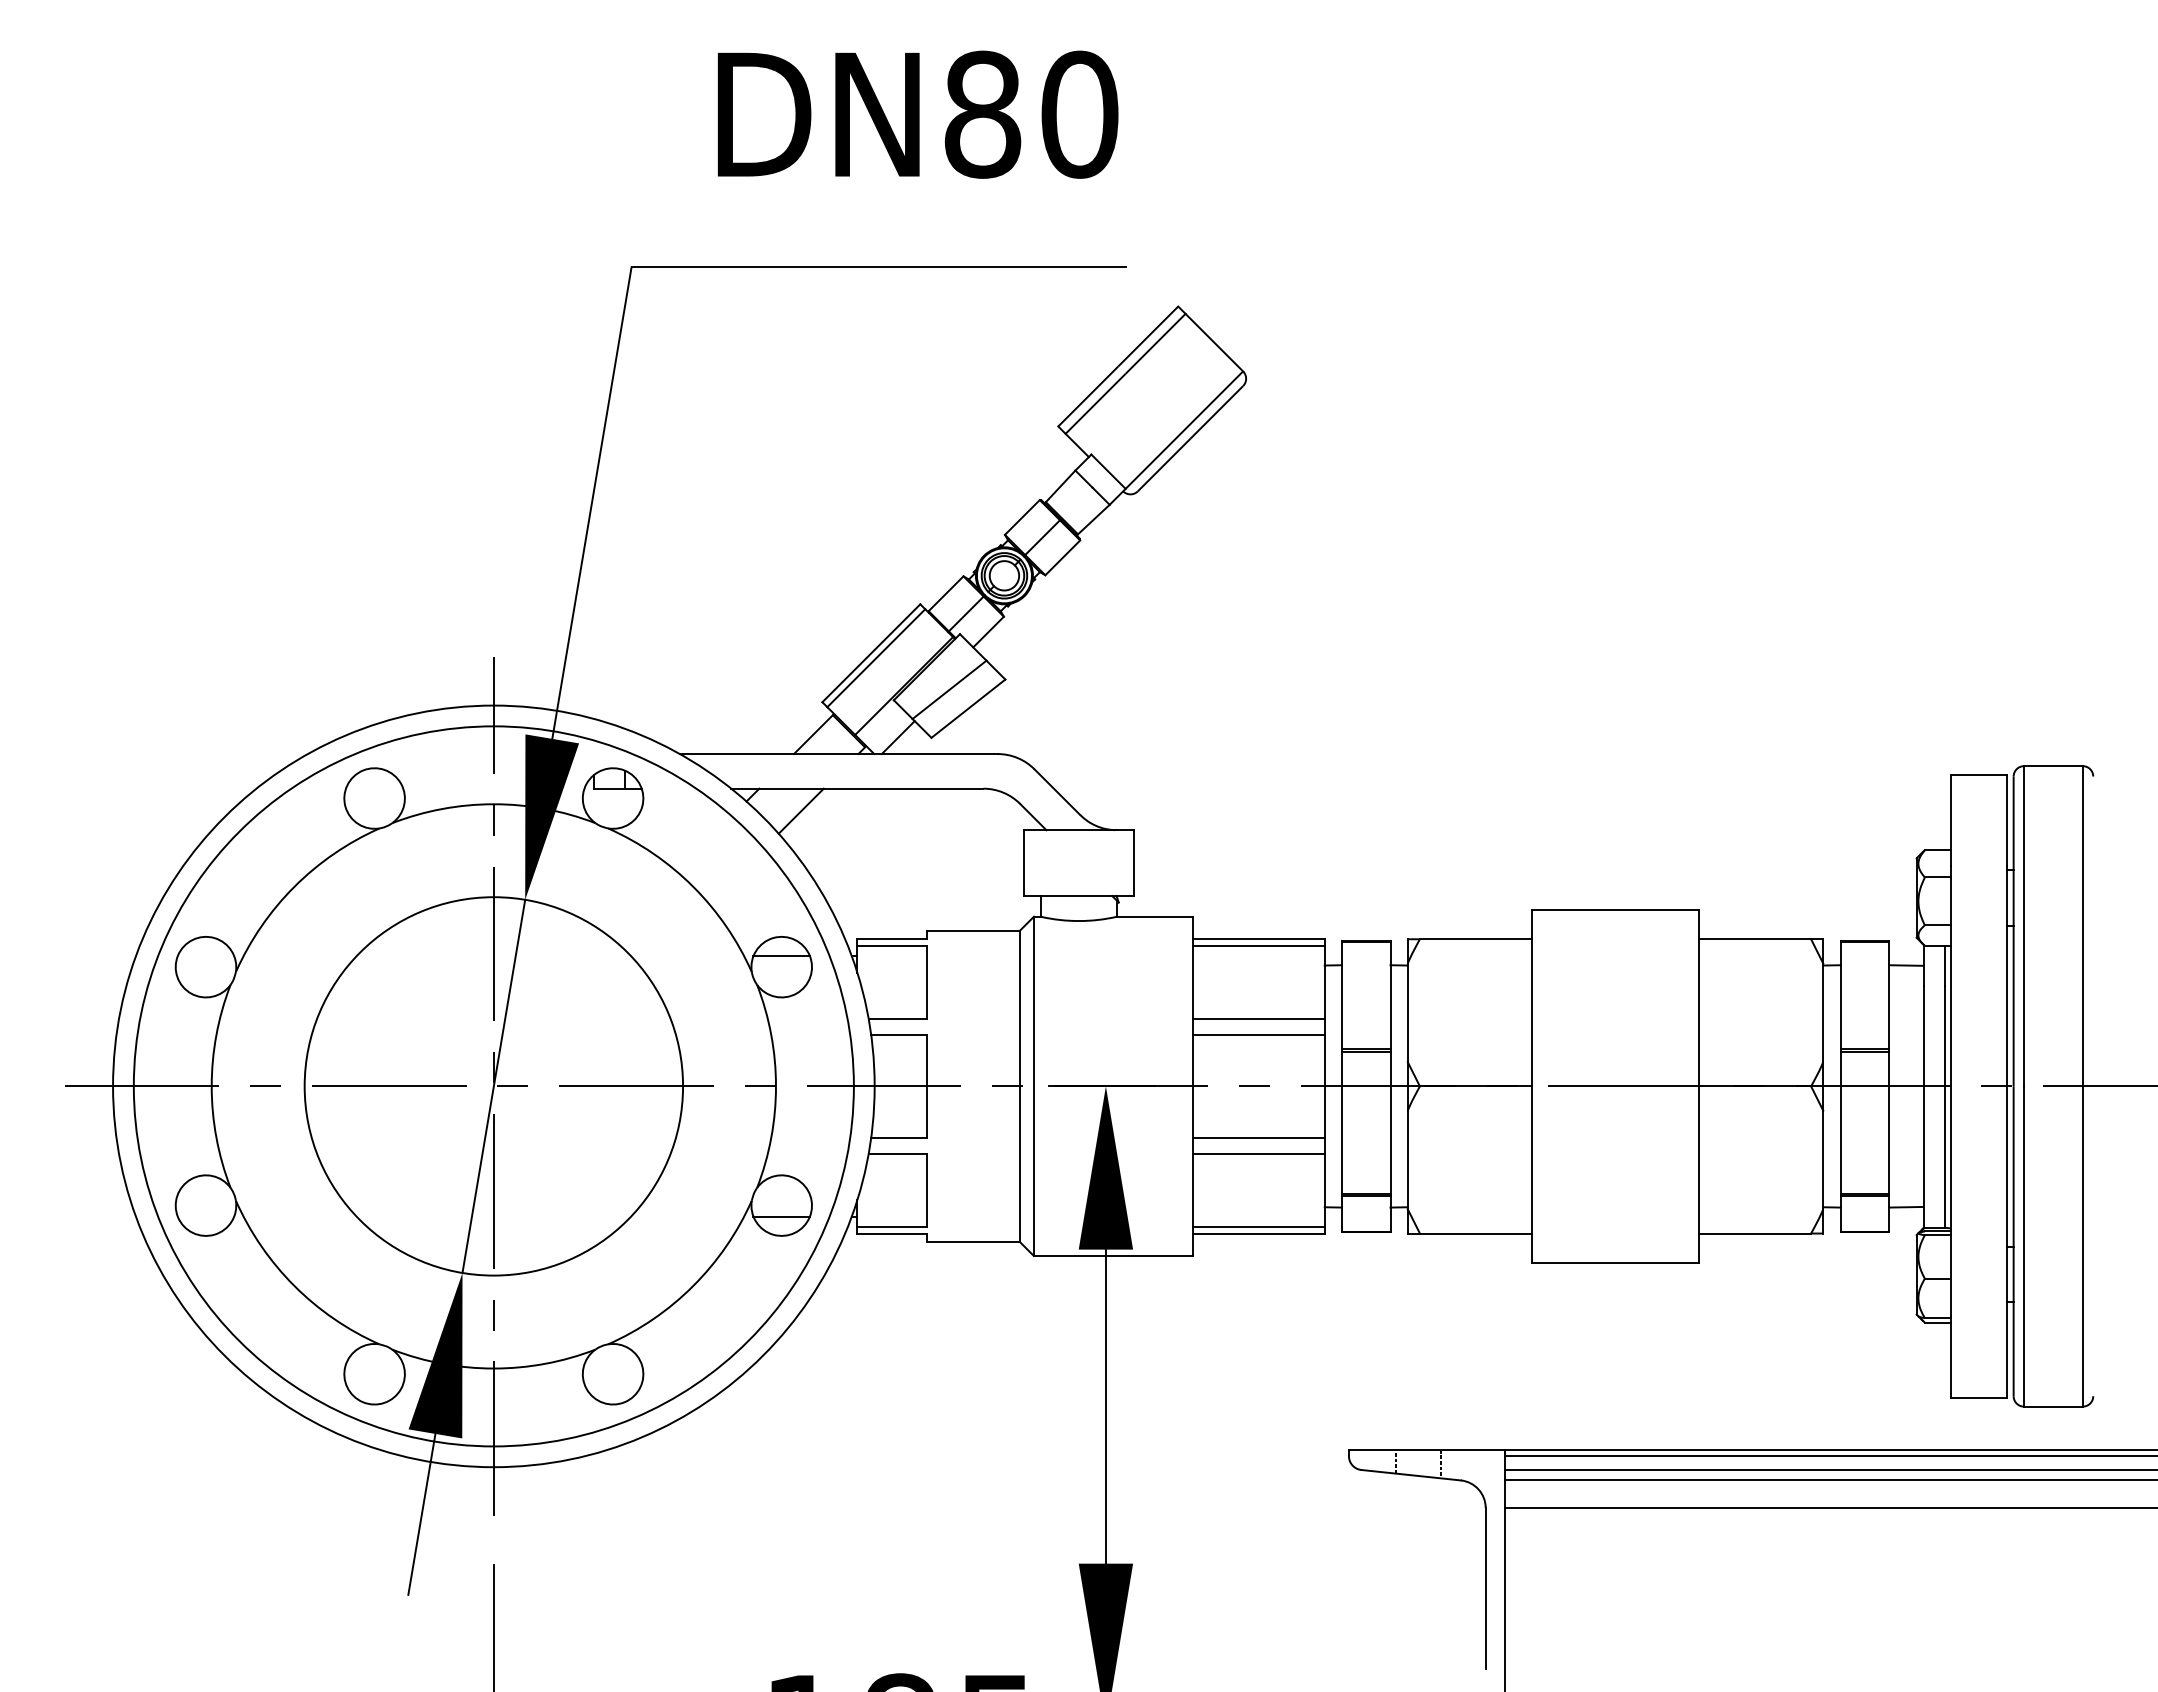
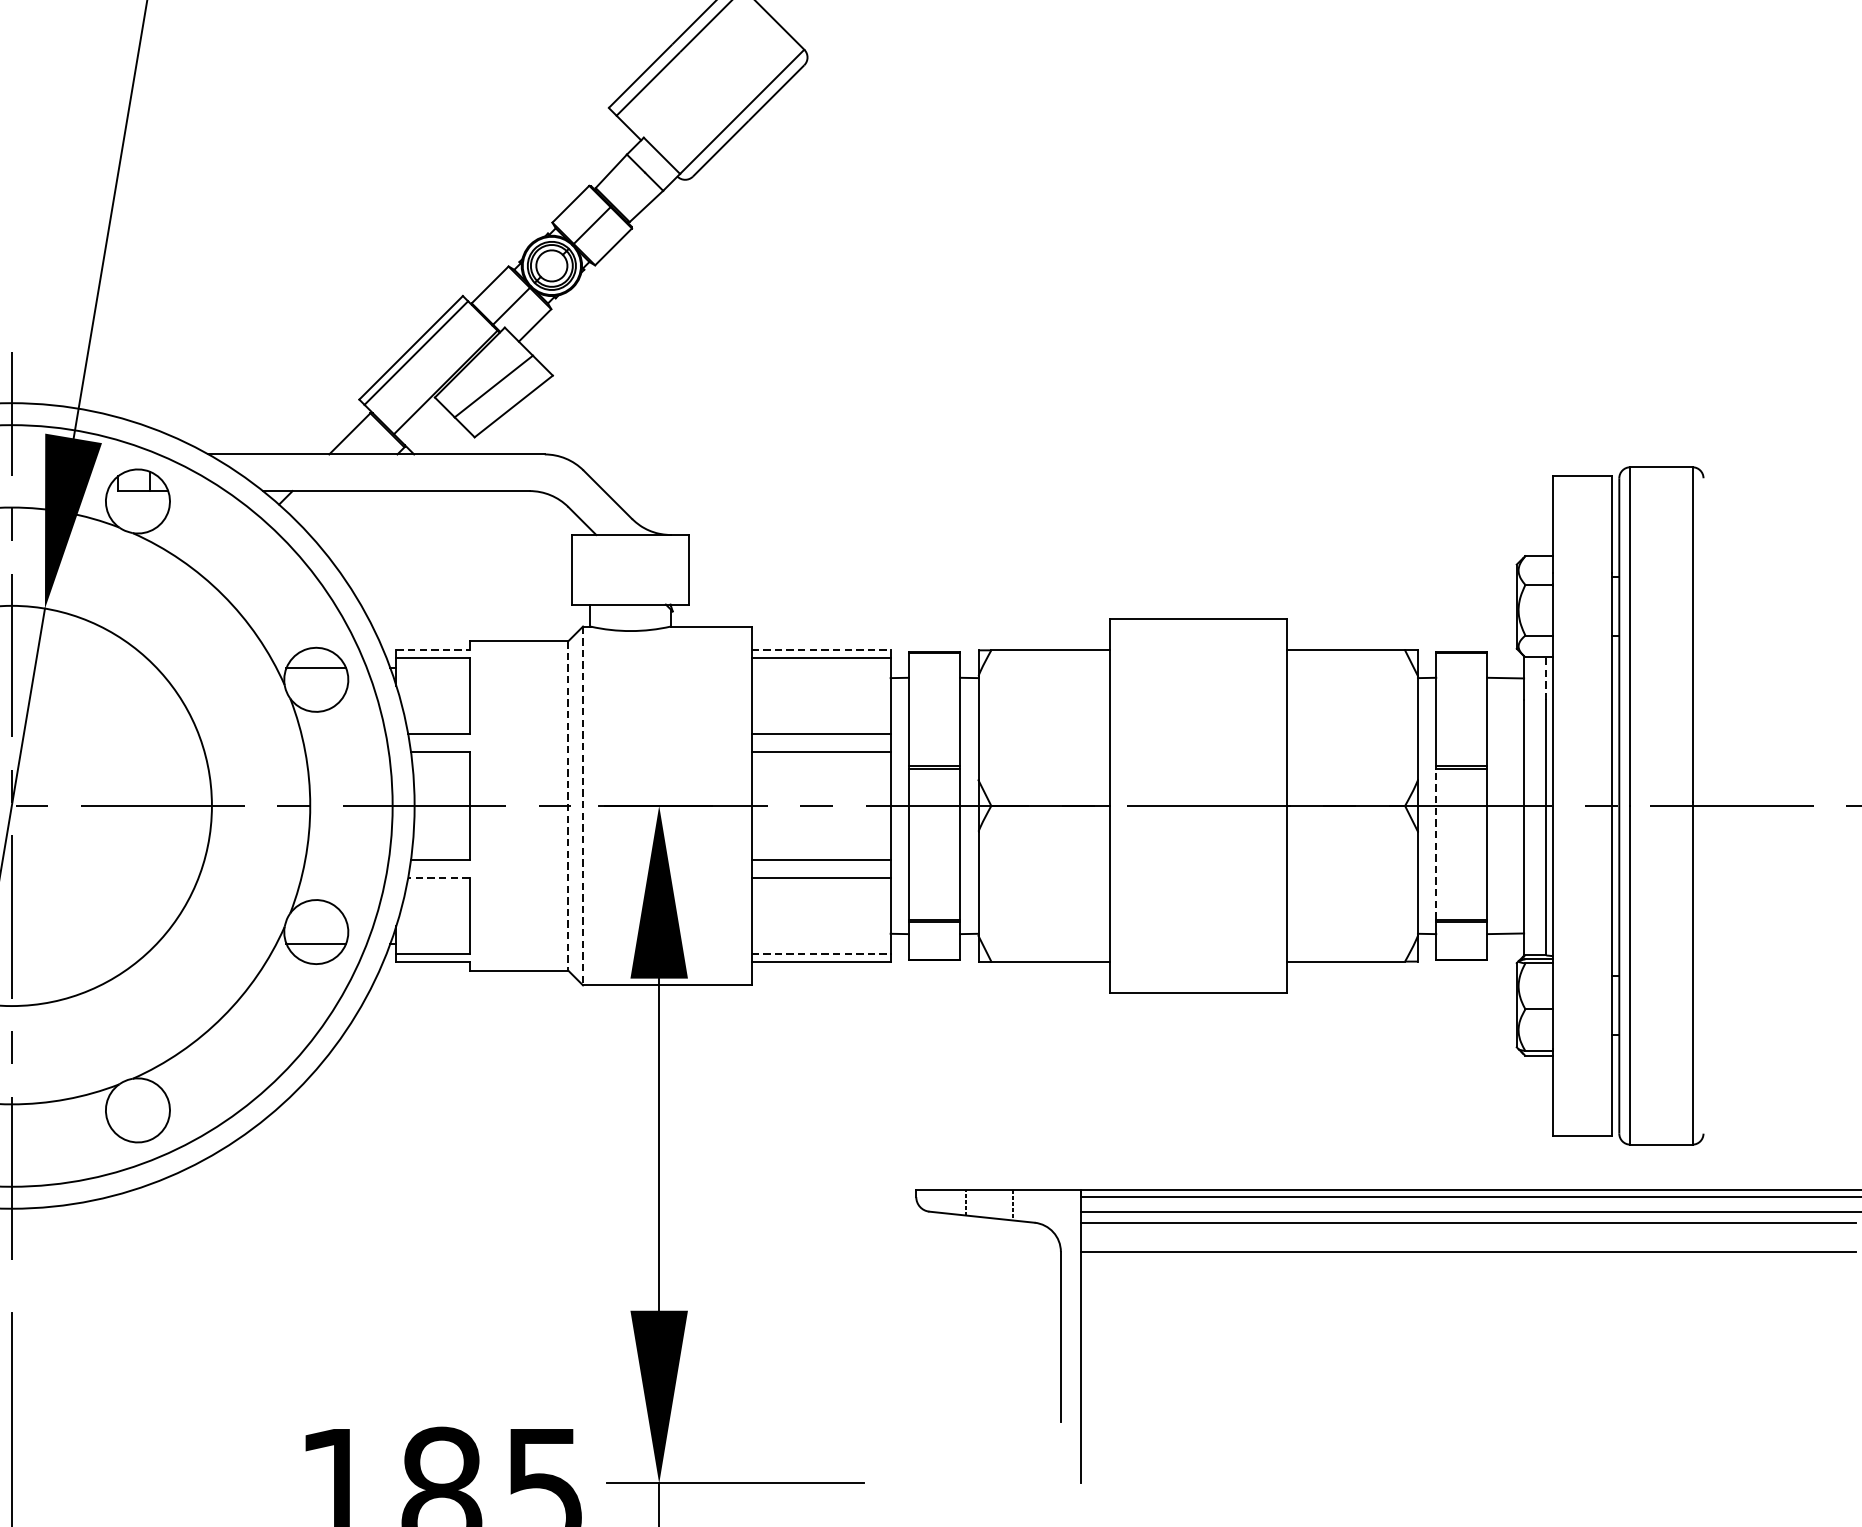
line: (897, 737) -> (438, 436), removed
line: (800, 810) -> (336, 514), removed
line: (891, 939) -> (432, 650), solid -> dashed
line: (1258, 939) -> (820, 650), solid -> dashed
line: (1944, 965) -> (1546, 678), solid -> dashed
line: (1020, 1086) -> (568, 806), solid -> dashed
line: (1033, 1086) -> (582, 806), solid -> dashed
line: (1840, 1122) -> (1436, 844), solid -> dashed
line: (897, 1154) -> (438, 877), solid -> dashed
line: (1258, 1226) -> (820, 954), solid -> dashed

